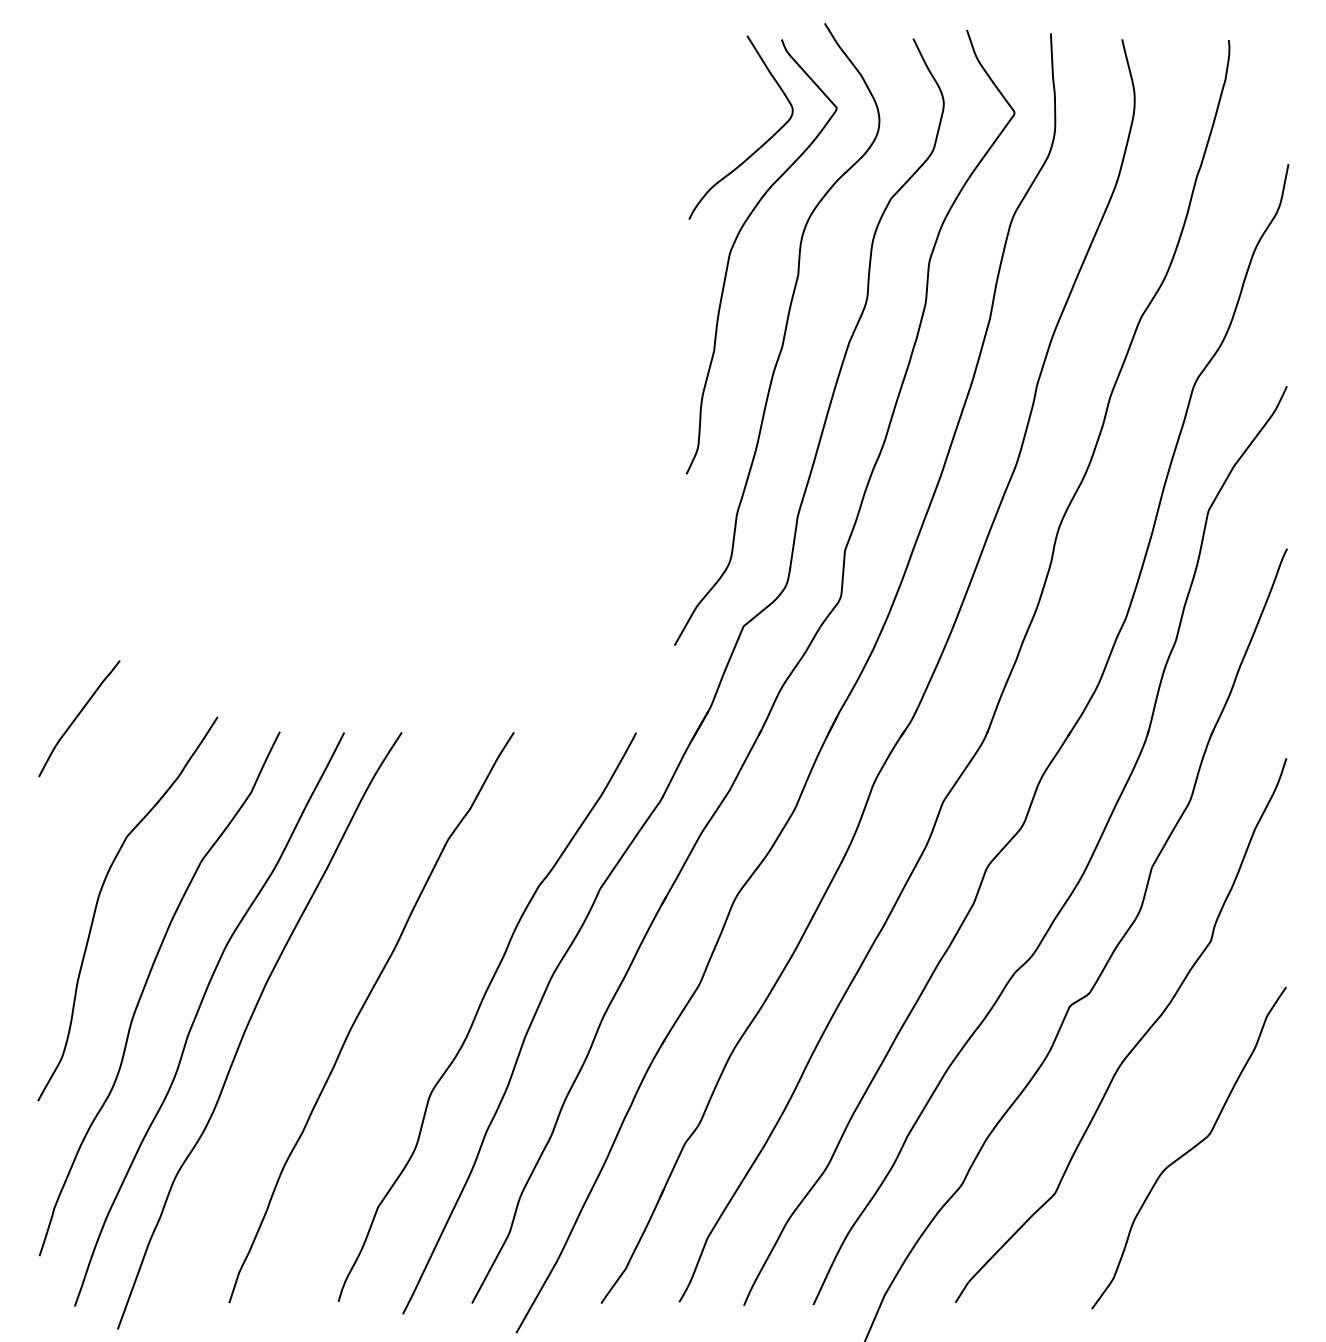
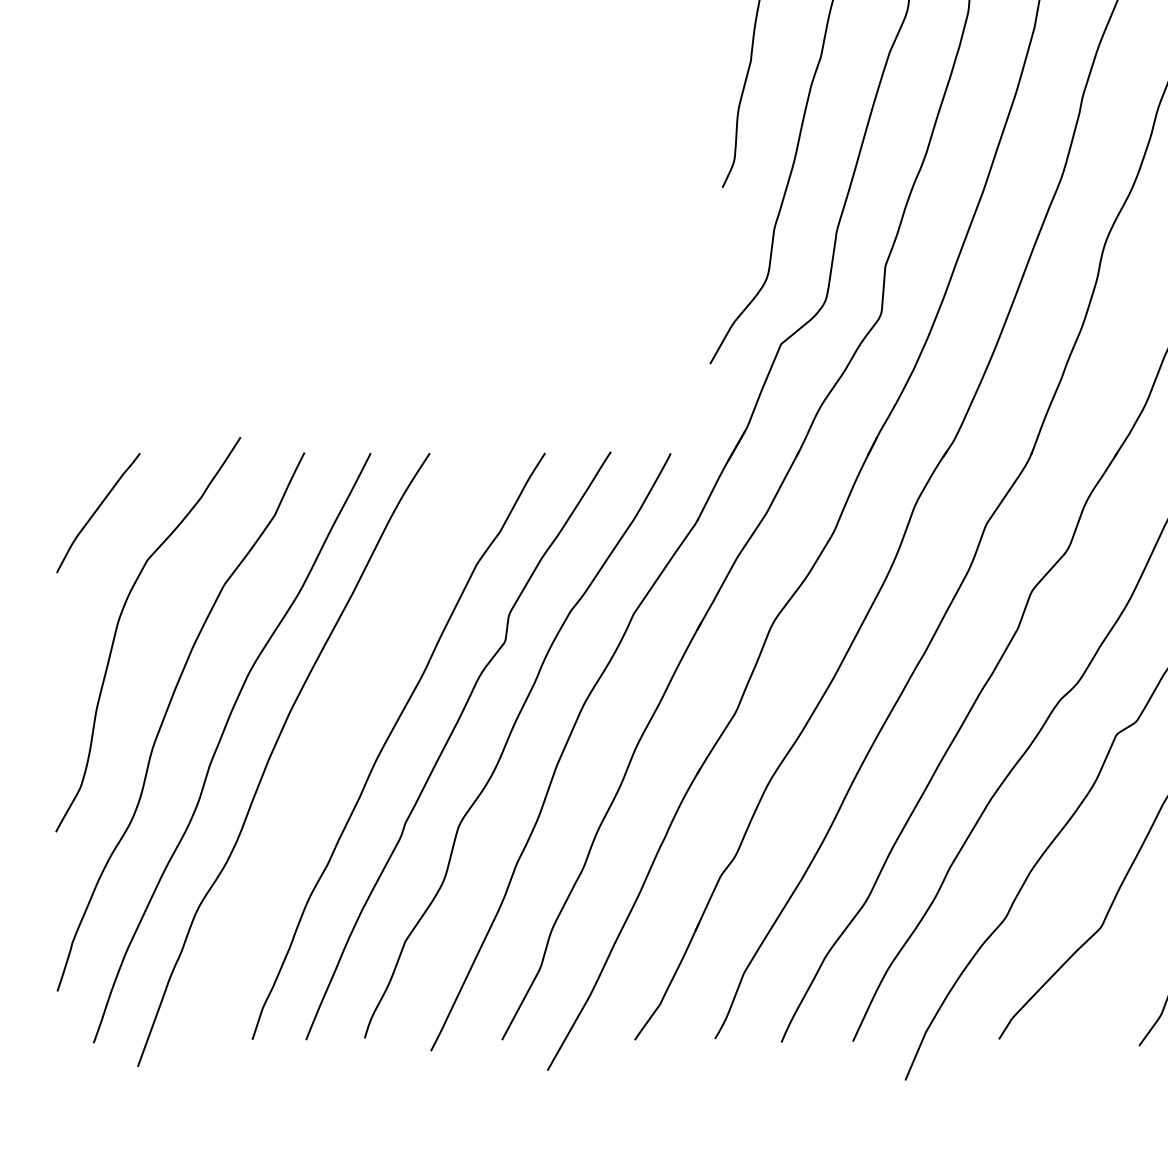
curve: (78, 716) -> (97, 510), moved
curve: (420, 1012) -> (449, 741), added

